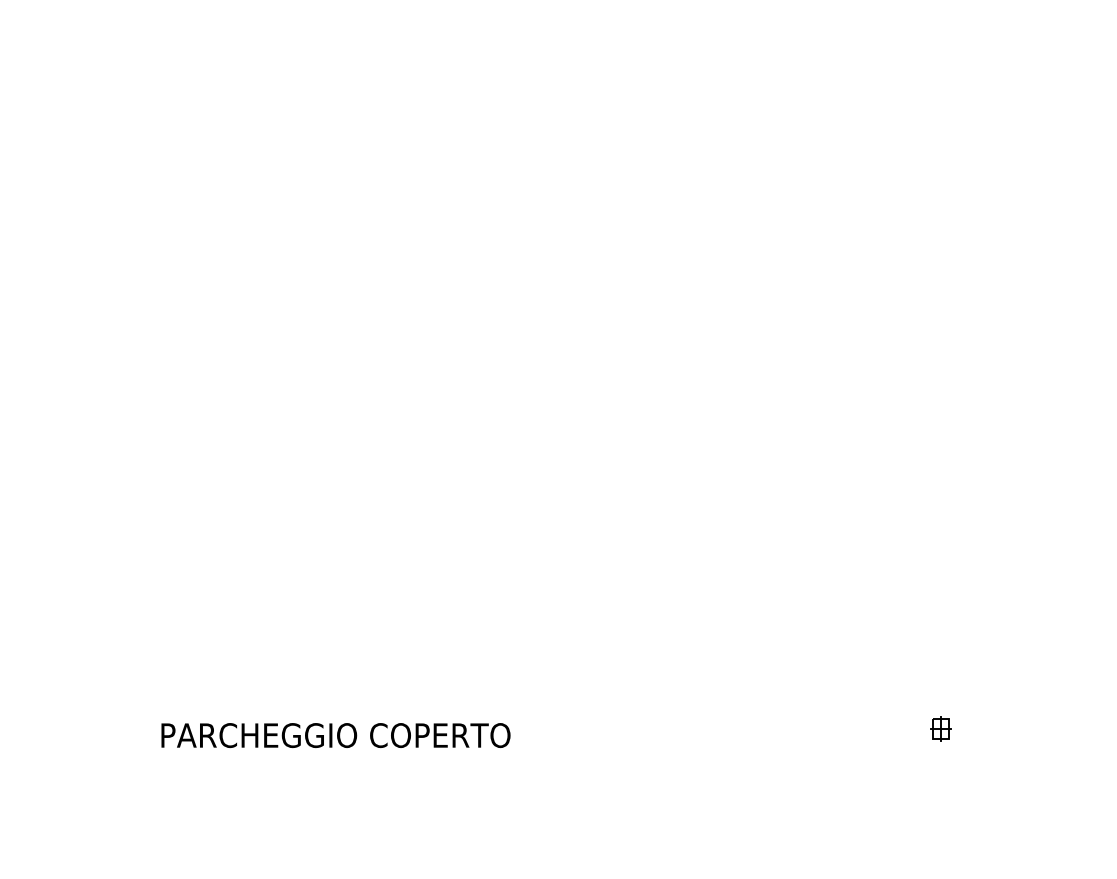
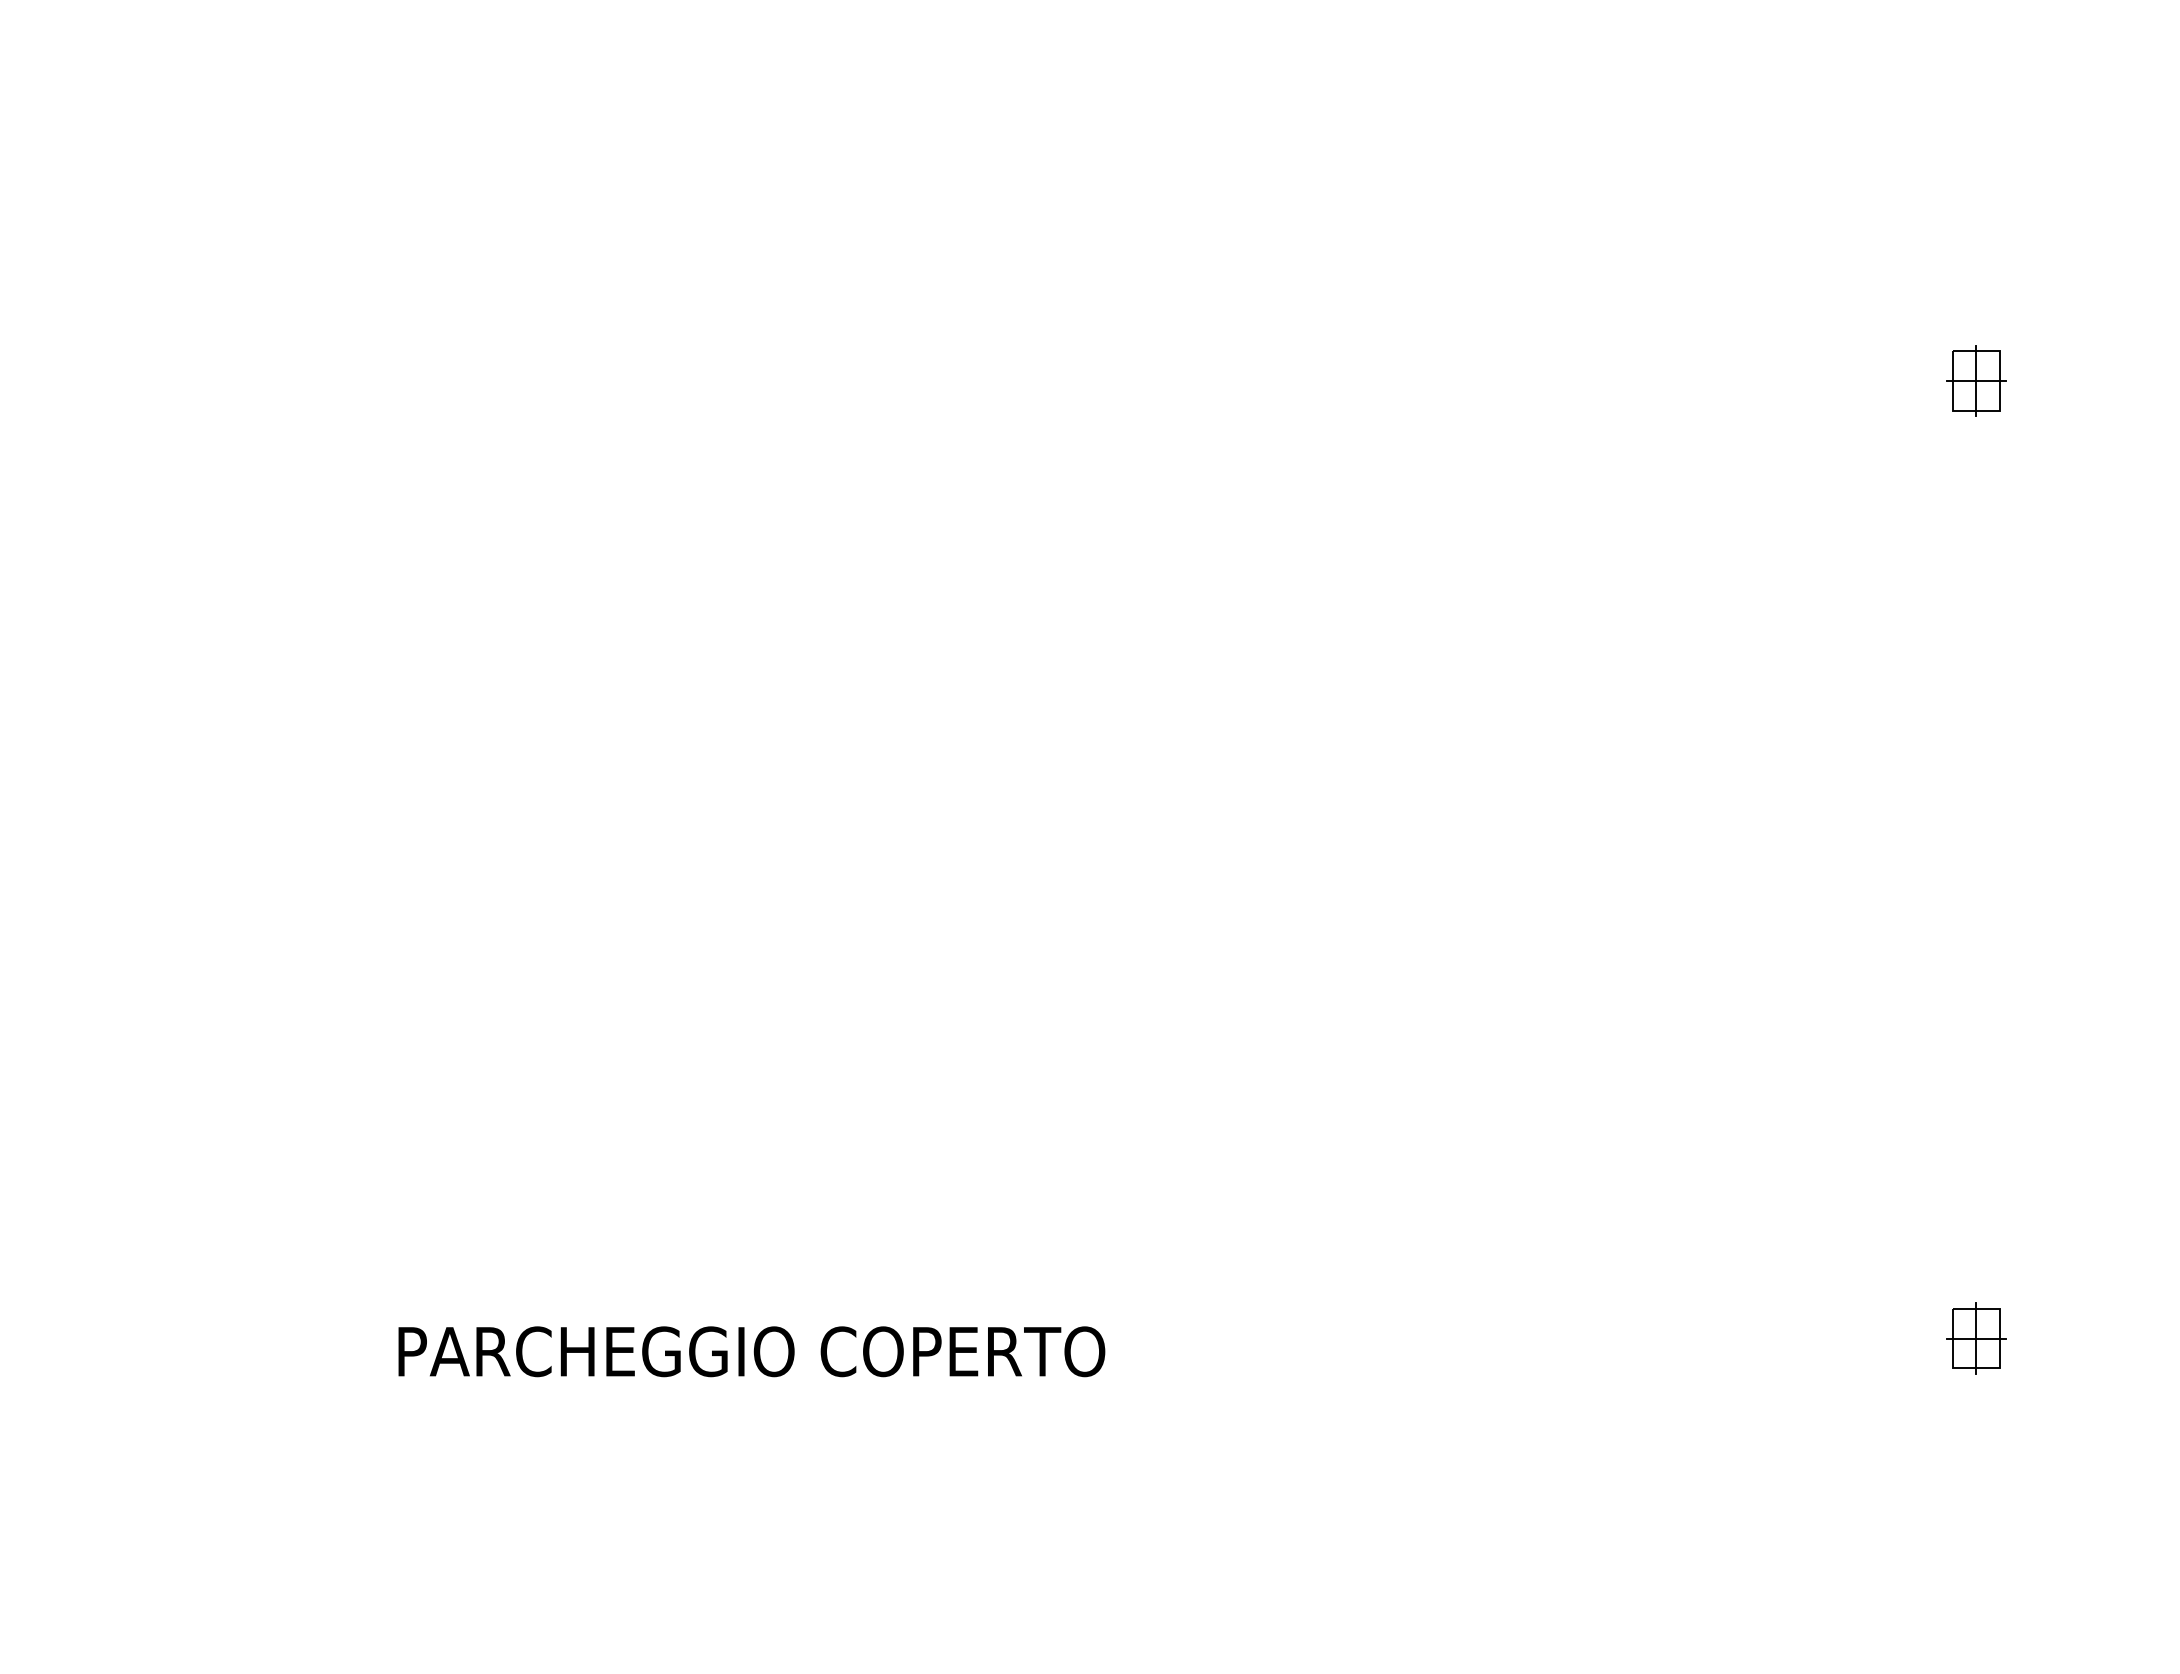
part: (940, 255) -> (1975, 379), added
part: (940, 728) -> (1975, 1337), size x1.43

